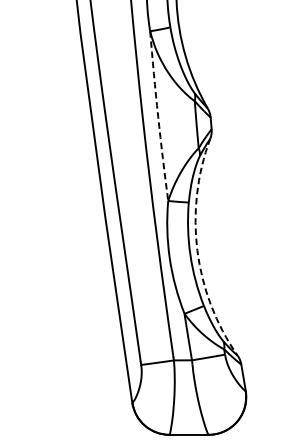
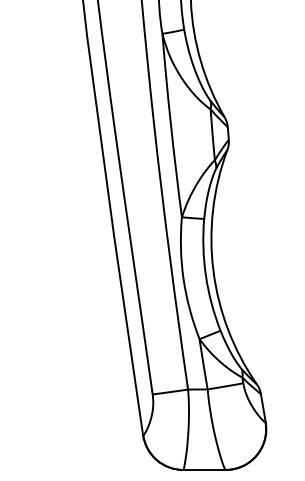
arc: (158, 116) -> (171, 125), dashed -> solid
arc: (197, 250) -> (213, 270), dashed -> solid

